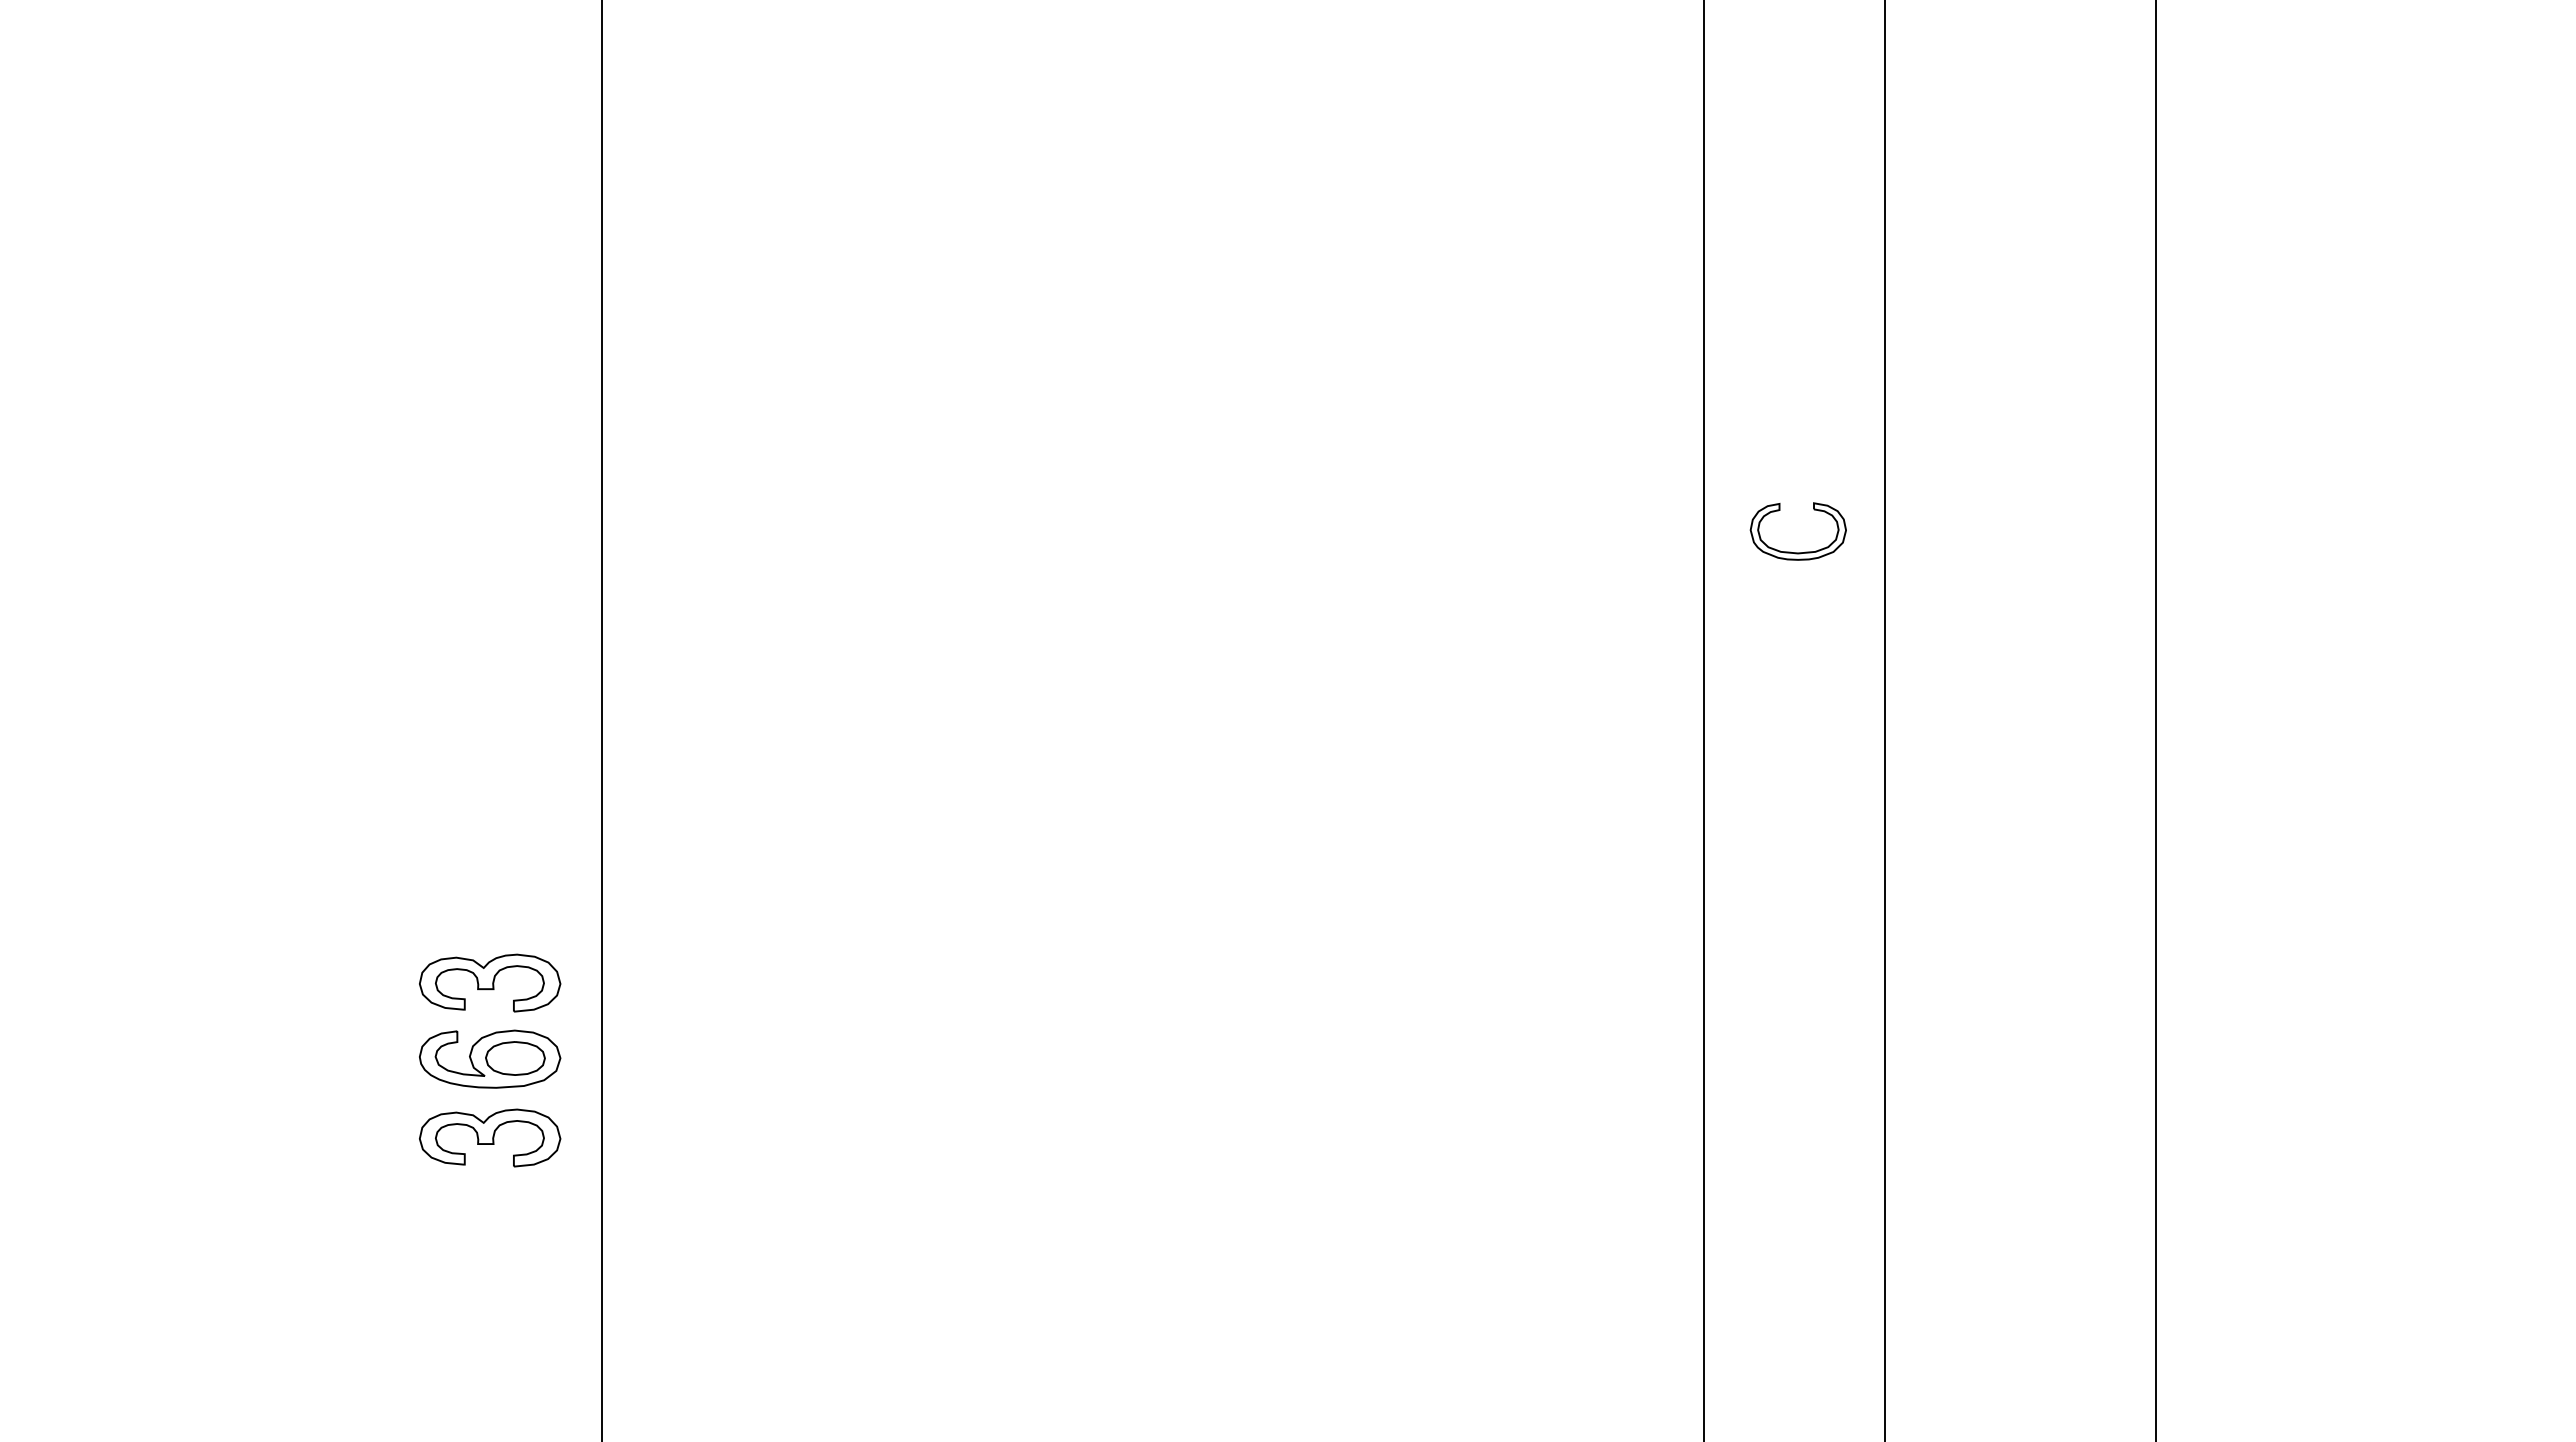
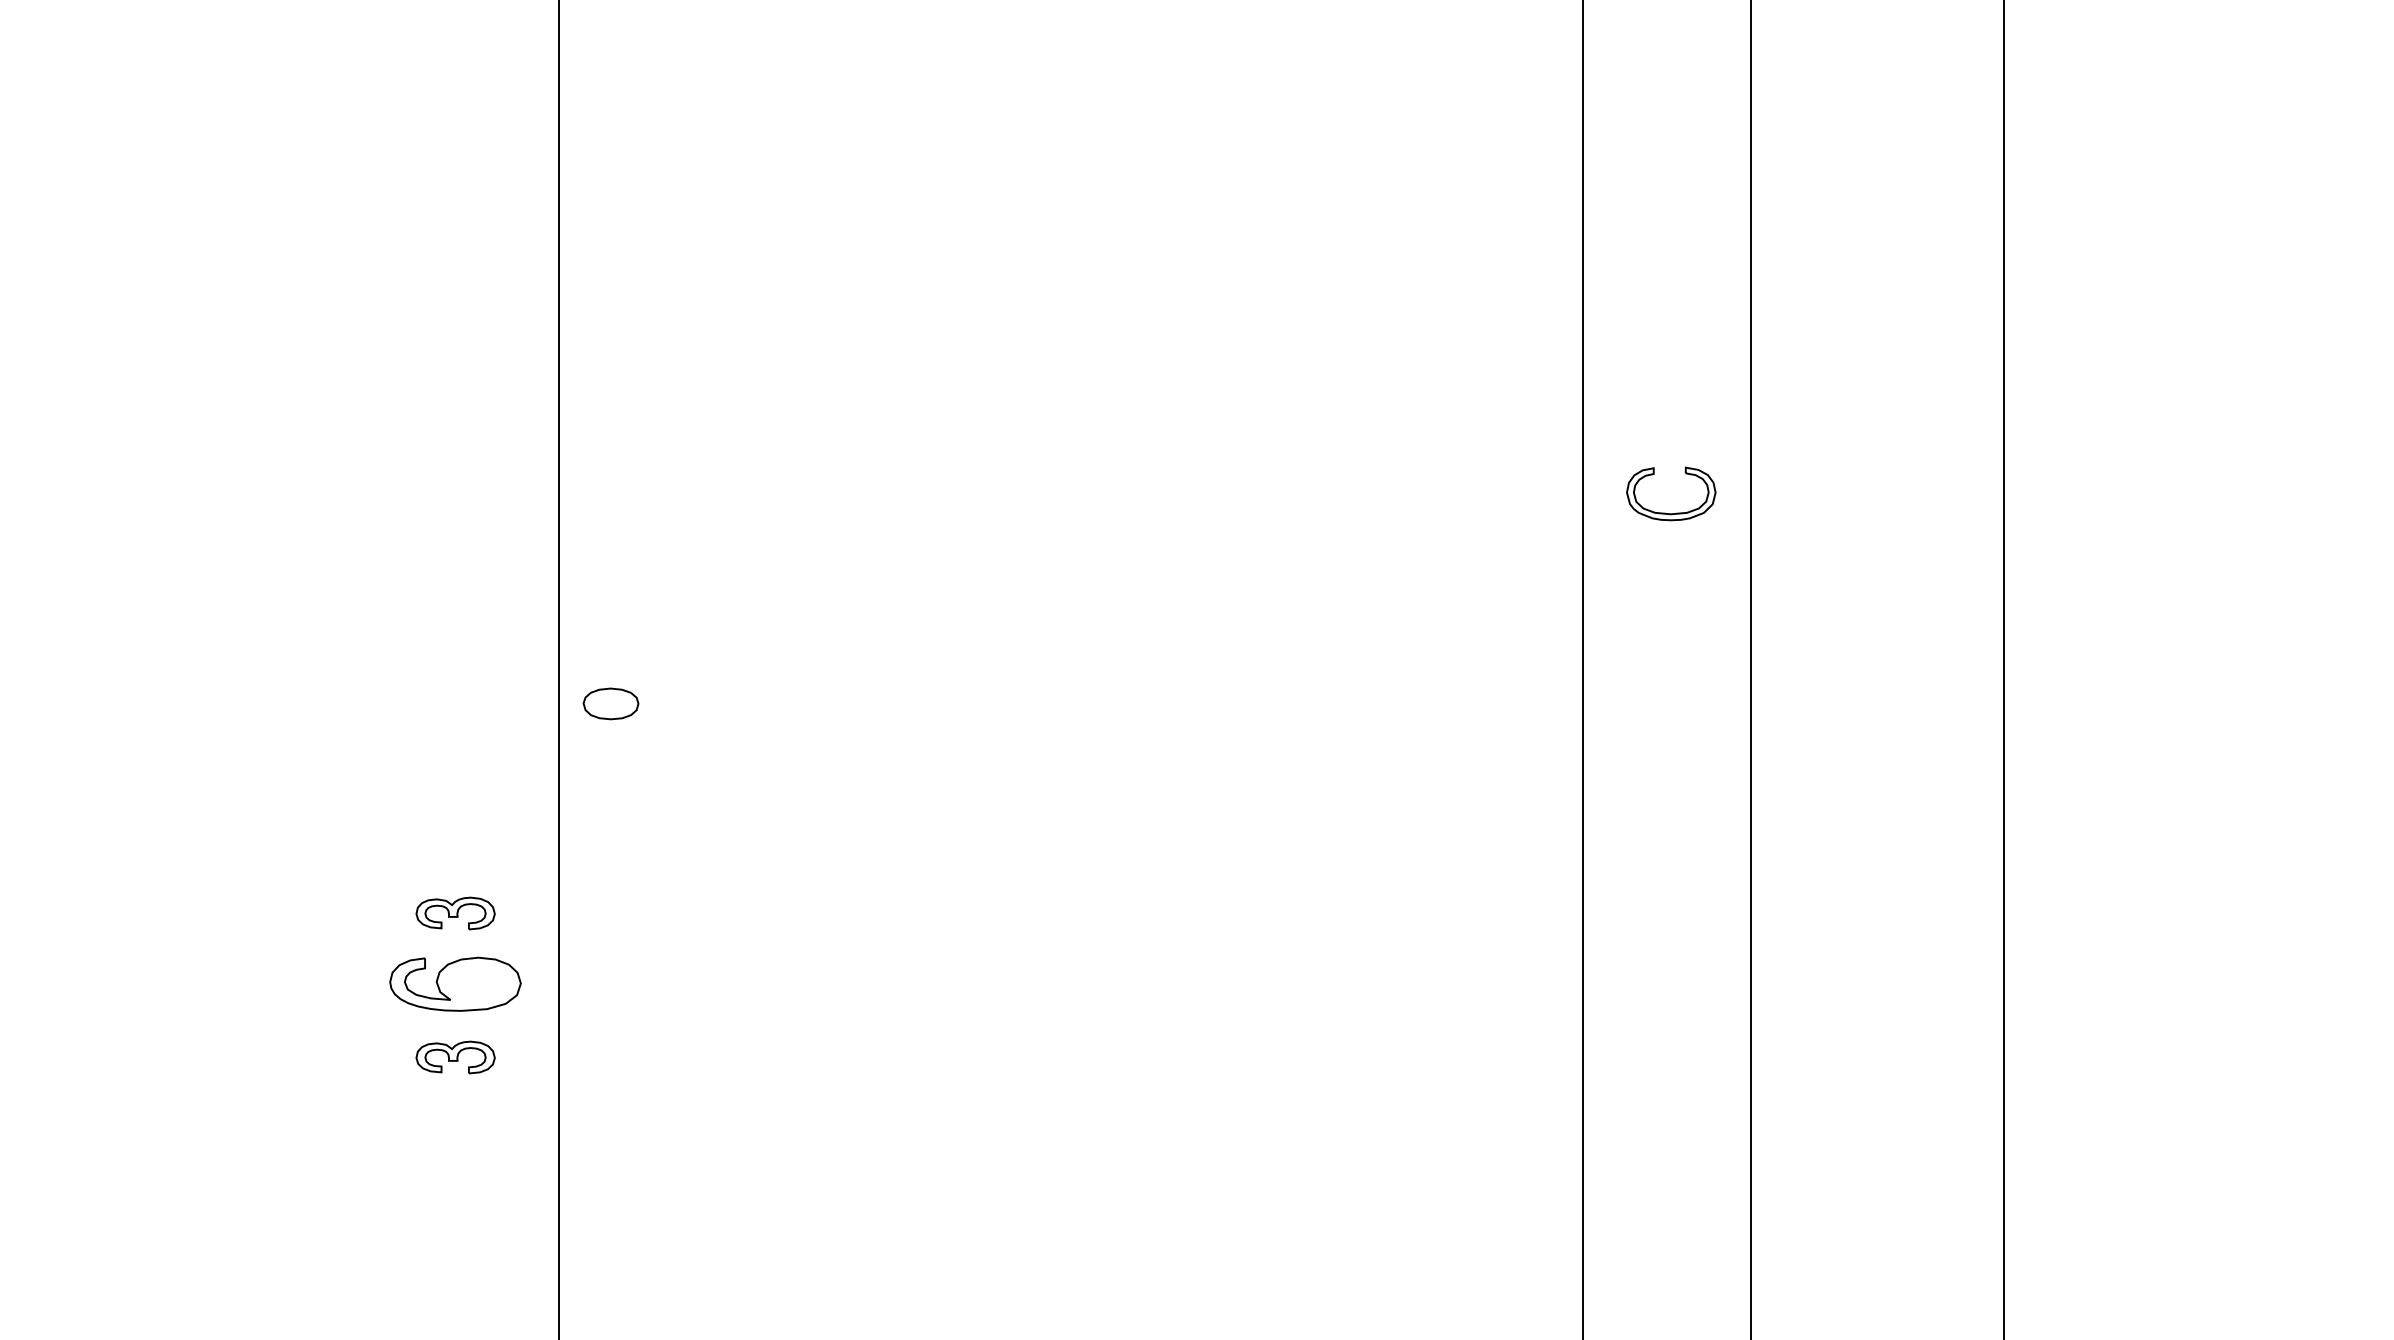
part: (490, 982) -> (455, 913), size x0.6
part: (515, 1058) -> (611, 703), moved
part: (490, 1137) -> (455, 1057), size x0.6

